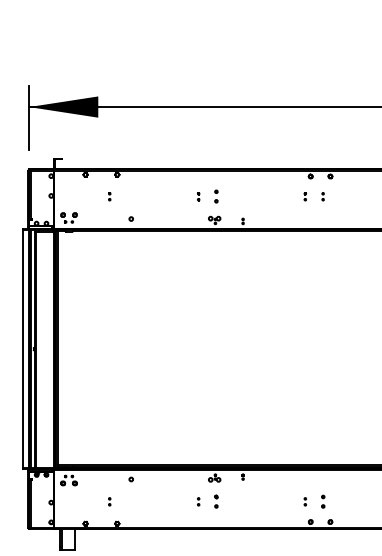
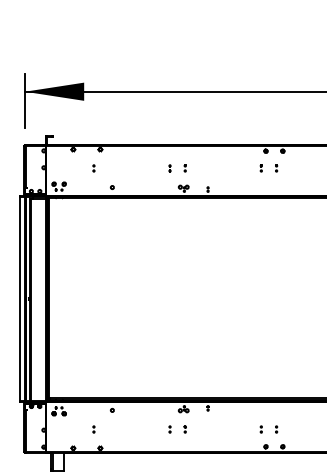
part: (216, 196) -> (185, 168), size x0.62
part: (216, 501) -> (185, 429), size x0.62
part: (322, 501) -> (276, 429), size x0.62

